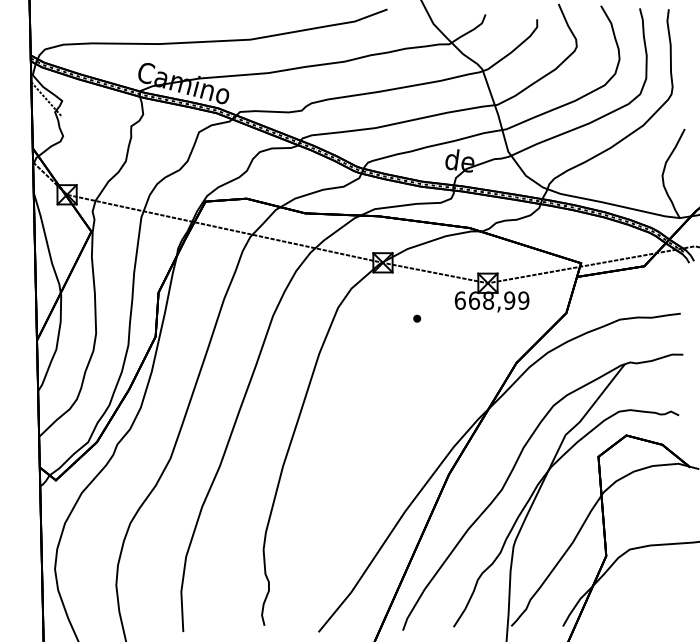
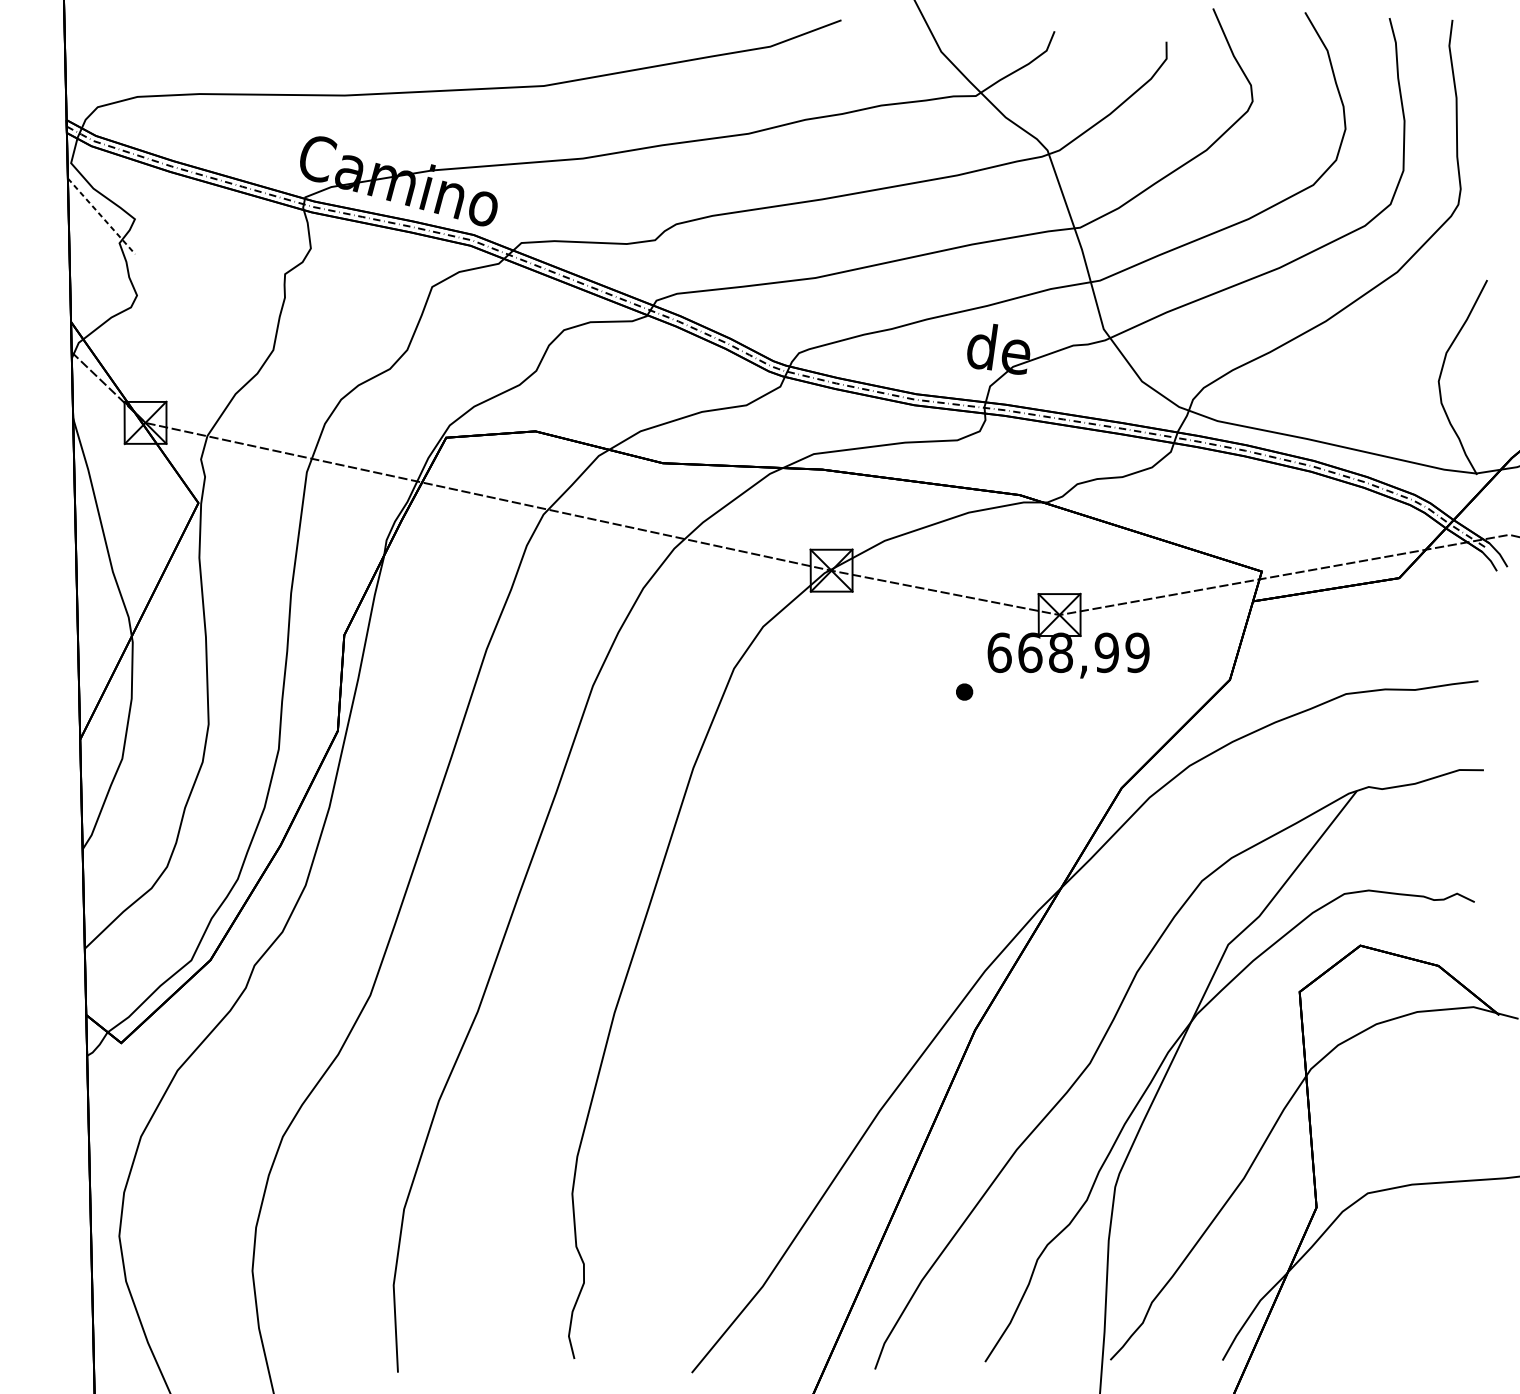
part: (417, 318) -> (965, 691), moved

